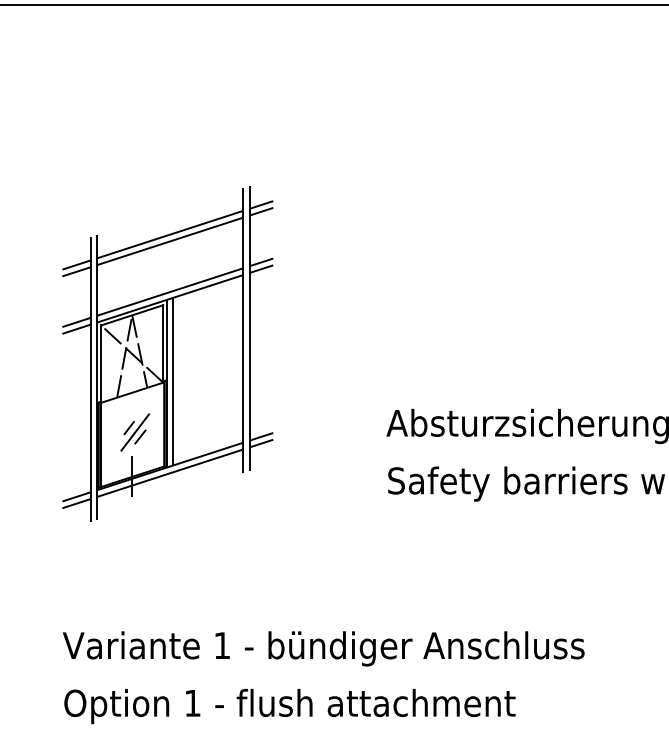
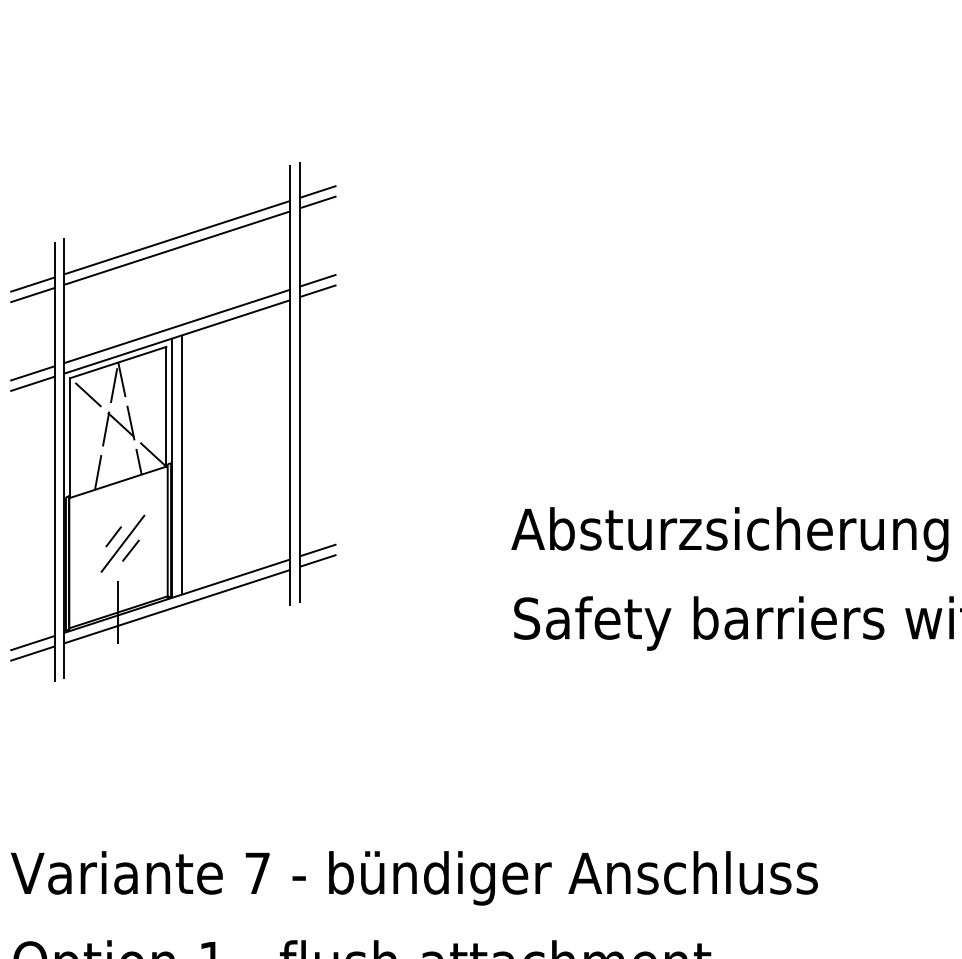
text: (221, 645) -> (256, 873), 1 -> 7

